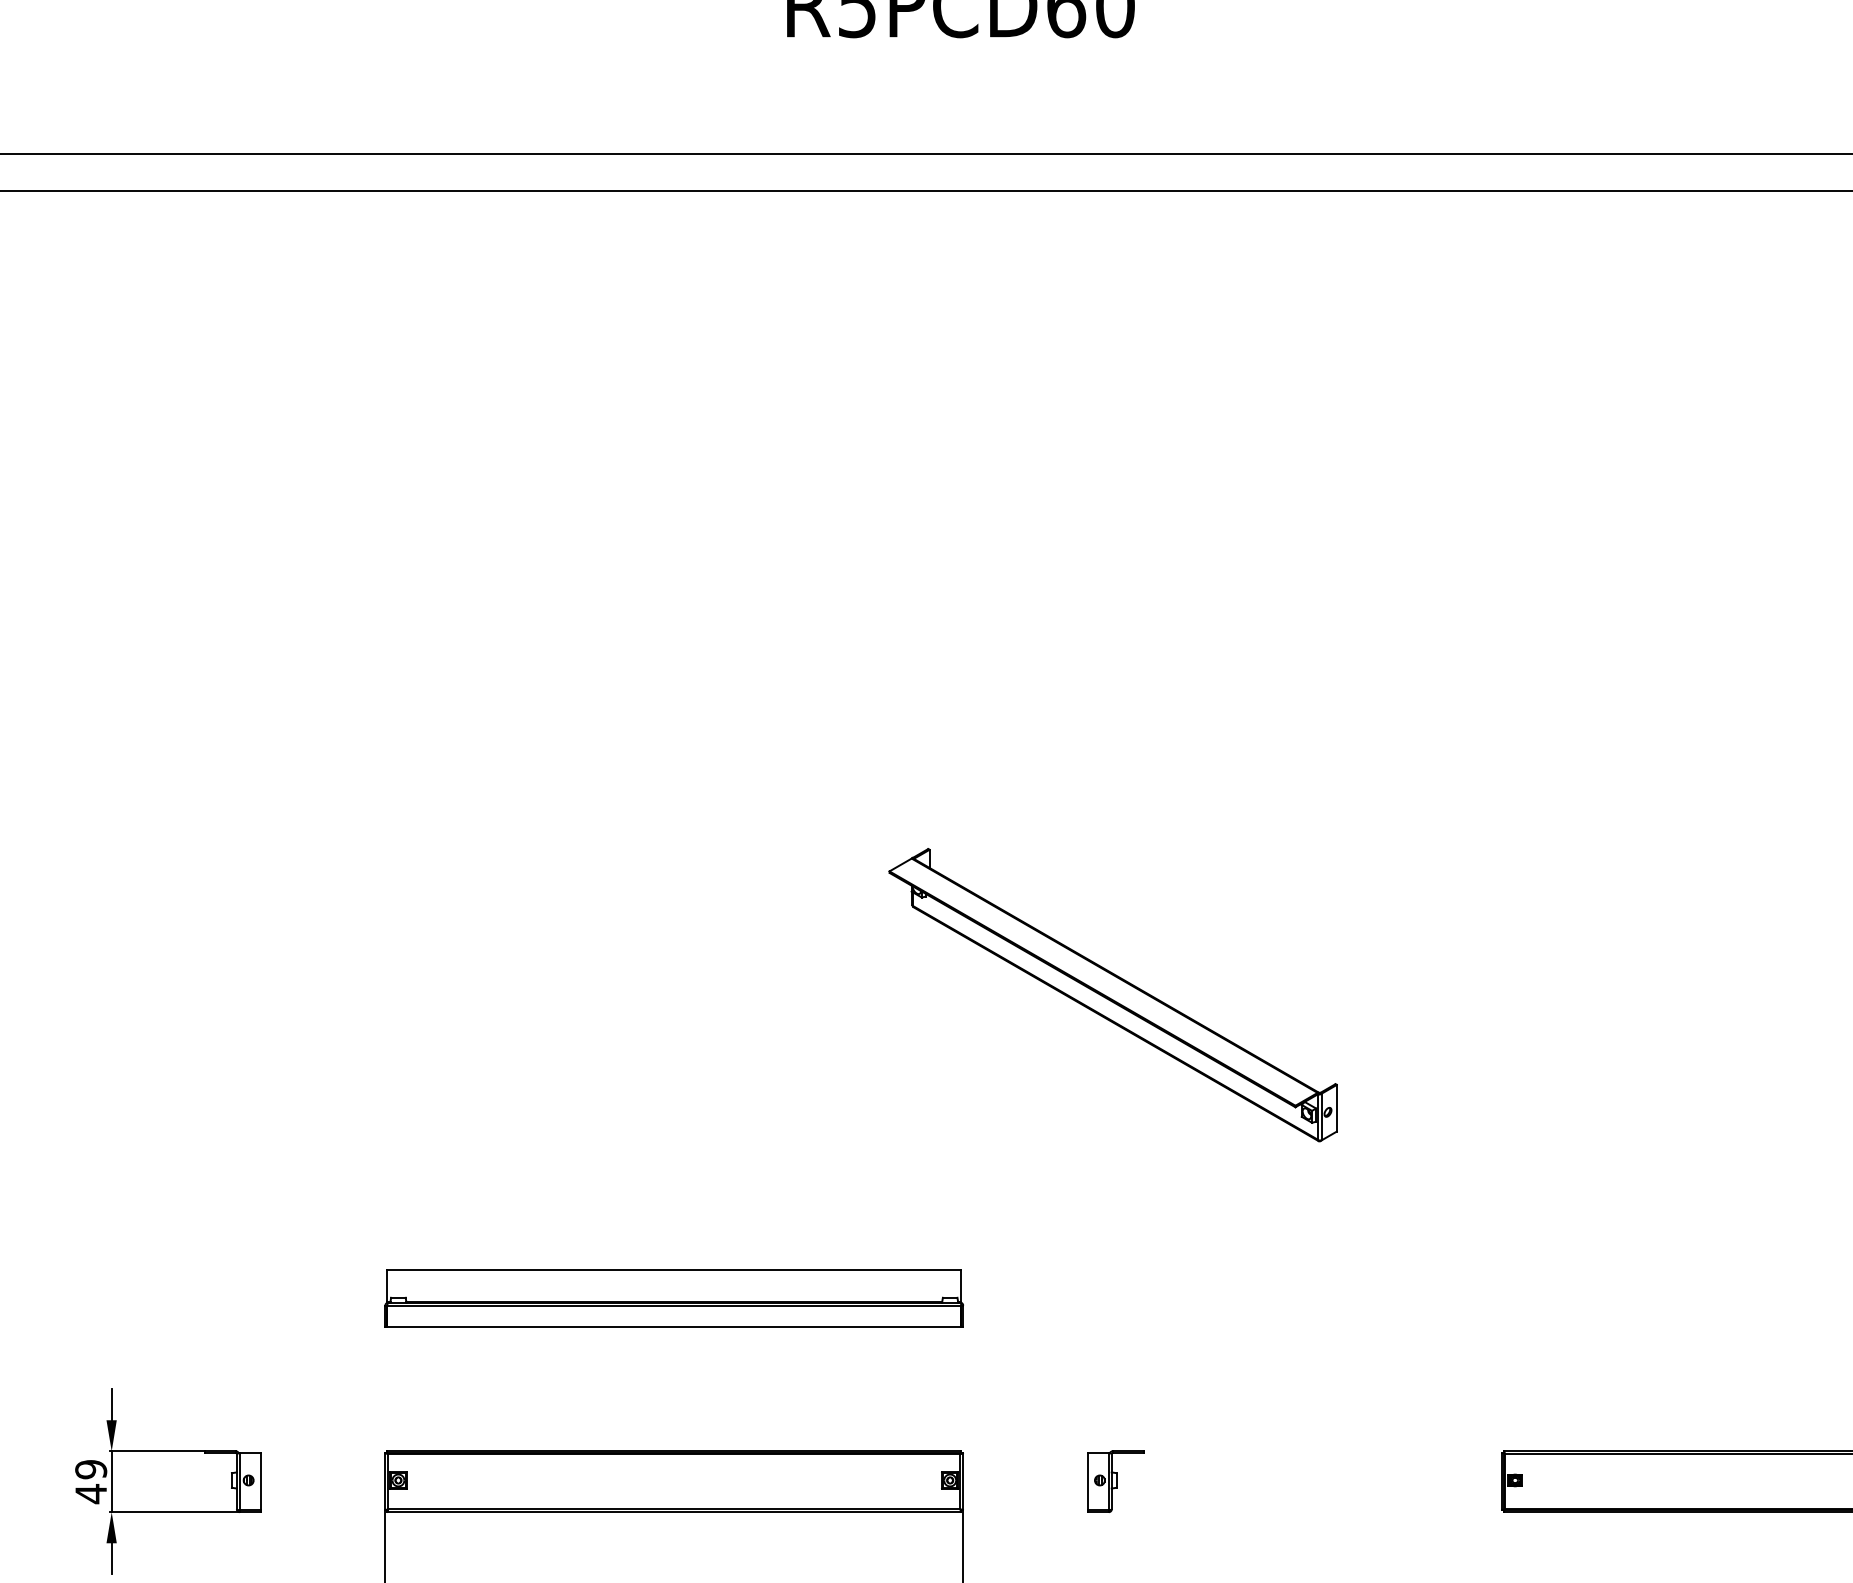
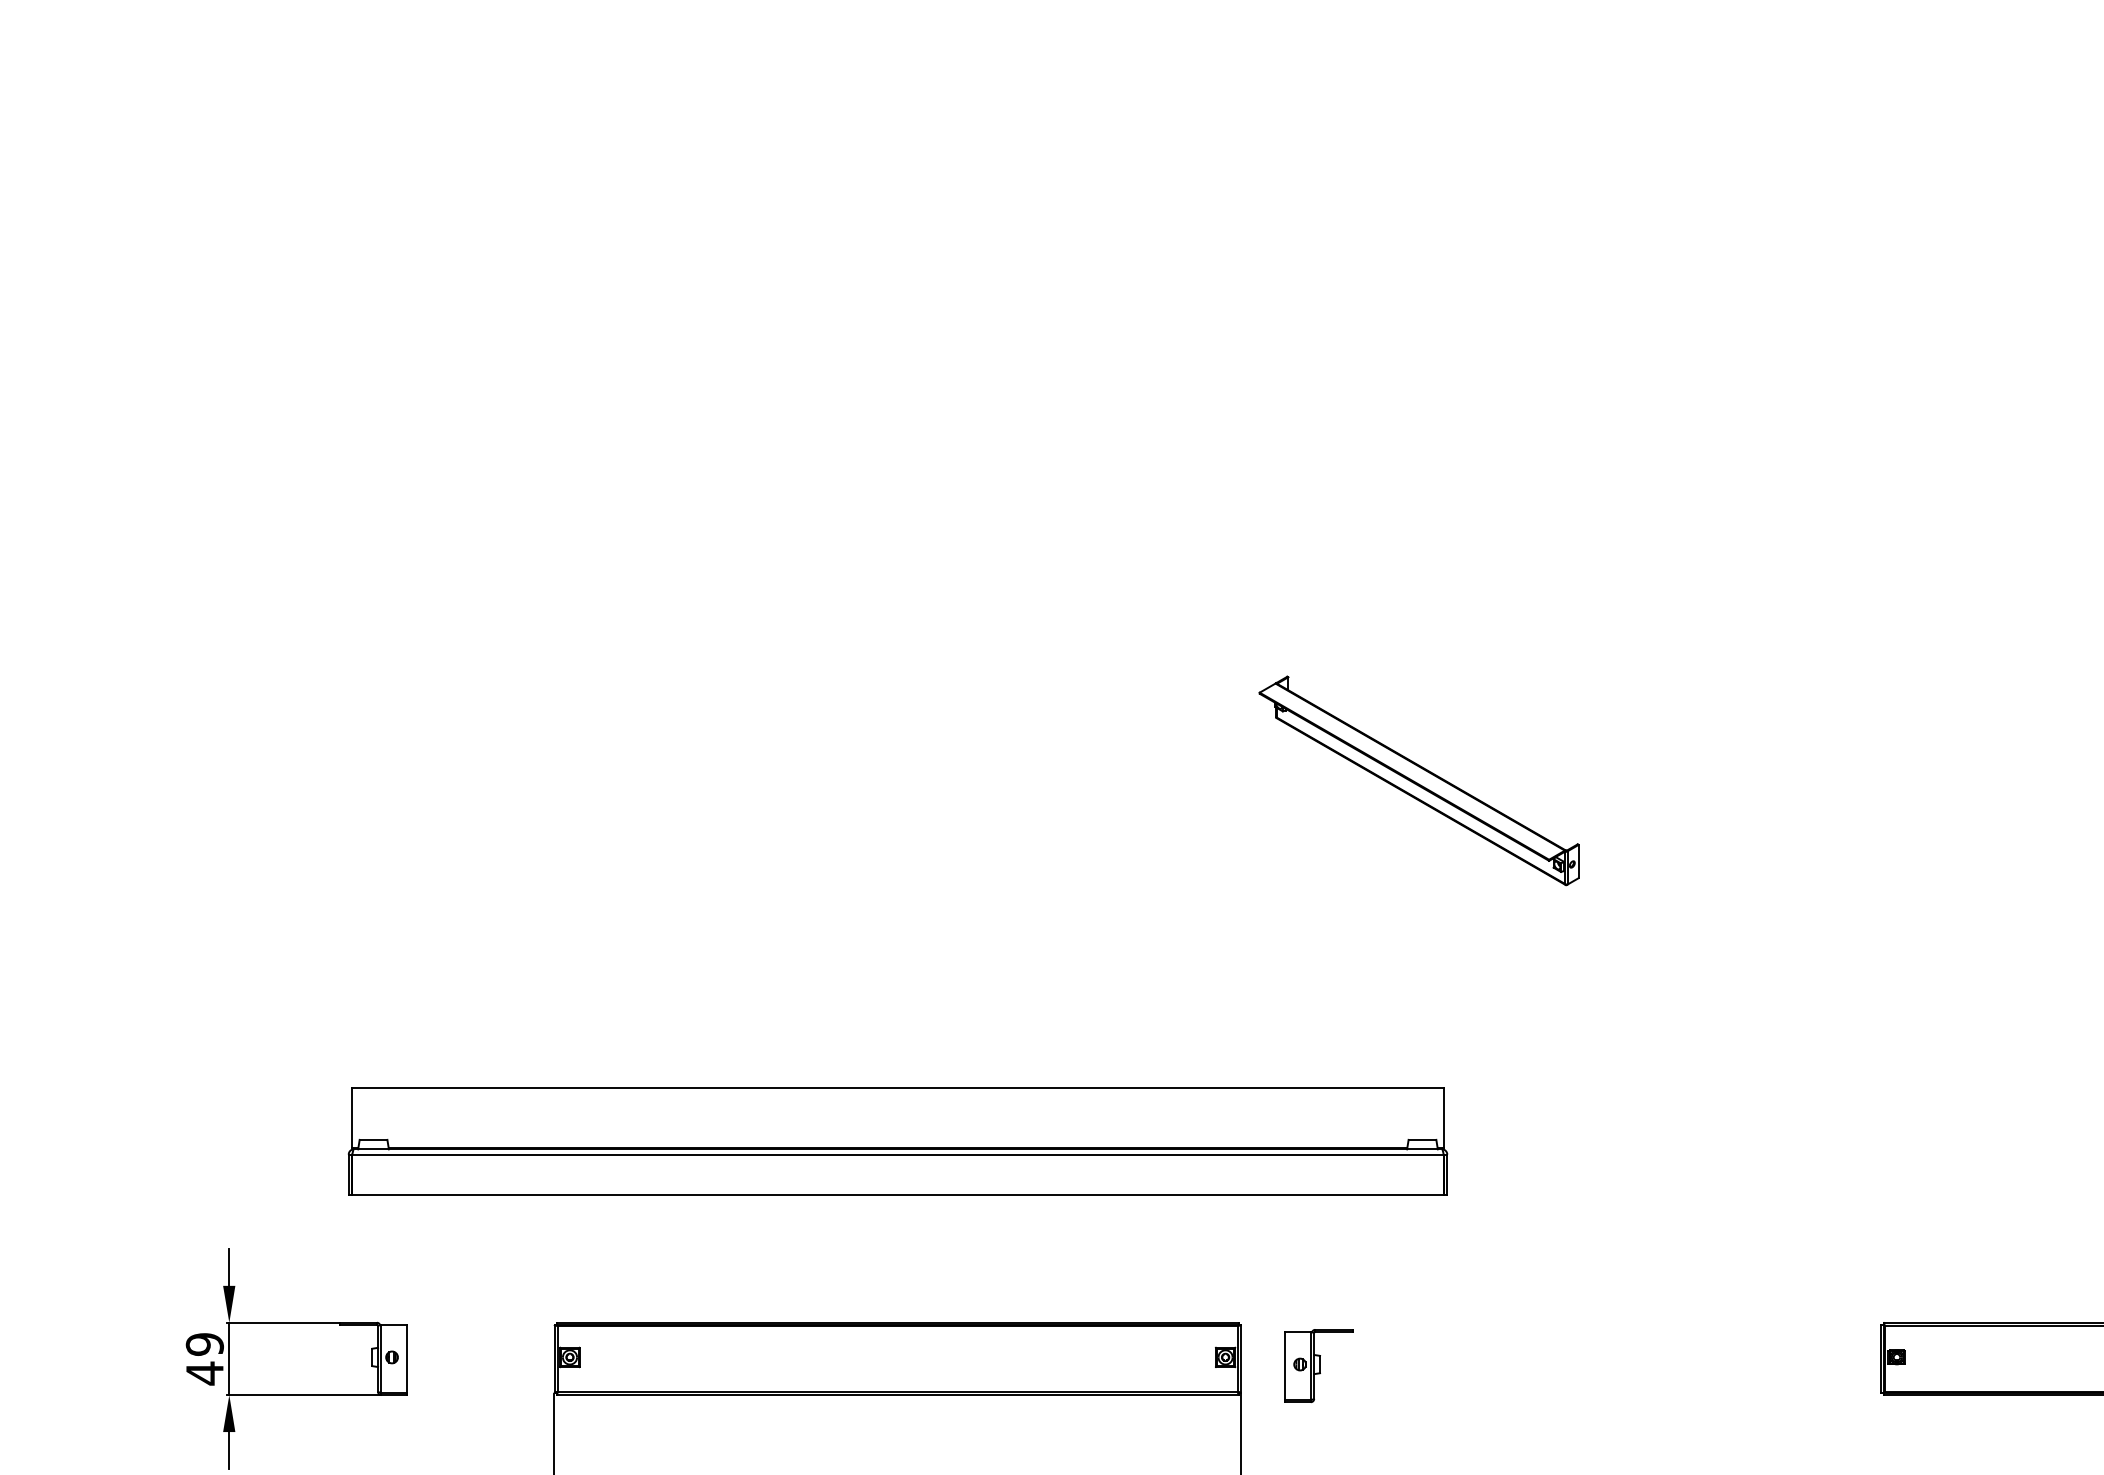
part: (1112, 995) -> (1418, 781), size x0.6
part: (673, 1298) -> (896, 1141), size x1.6
part: (1115, 1481) -> (1318, 1365), moved

